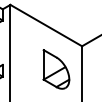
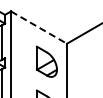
line: (46, 25) -> (39, 27), solid -> dashed

